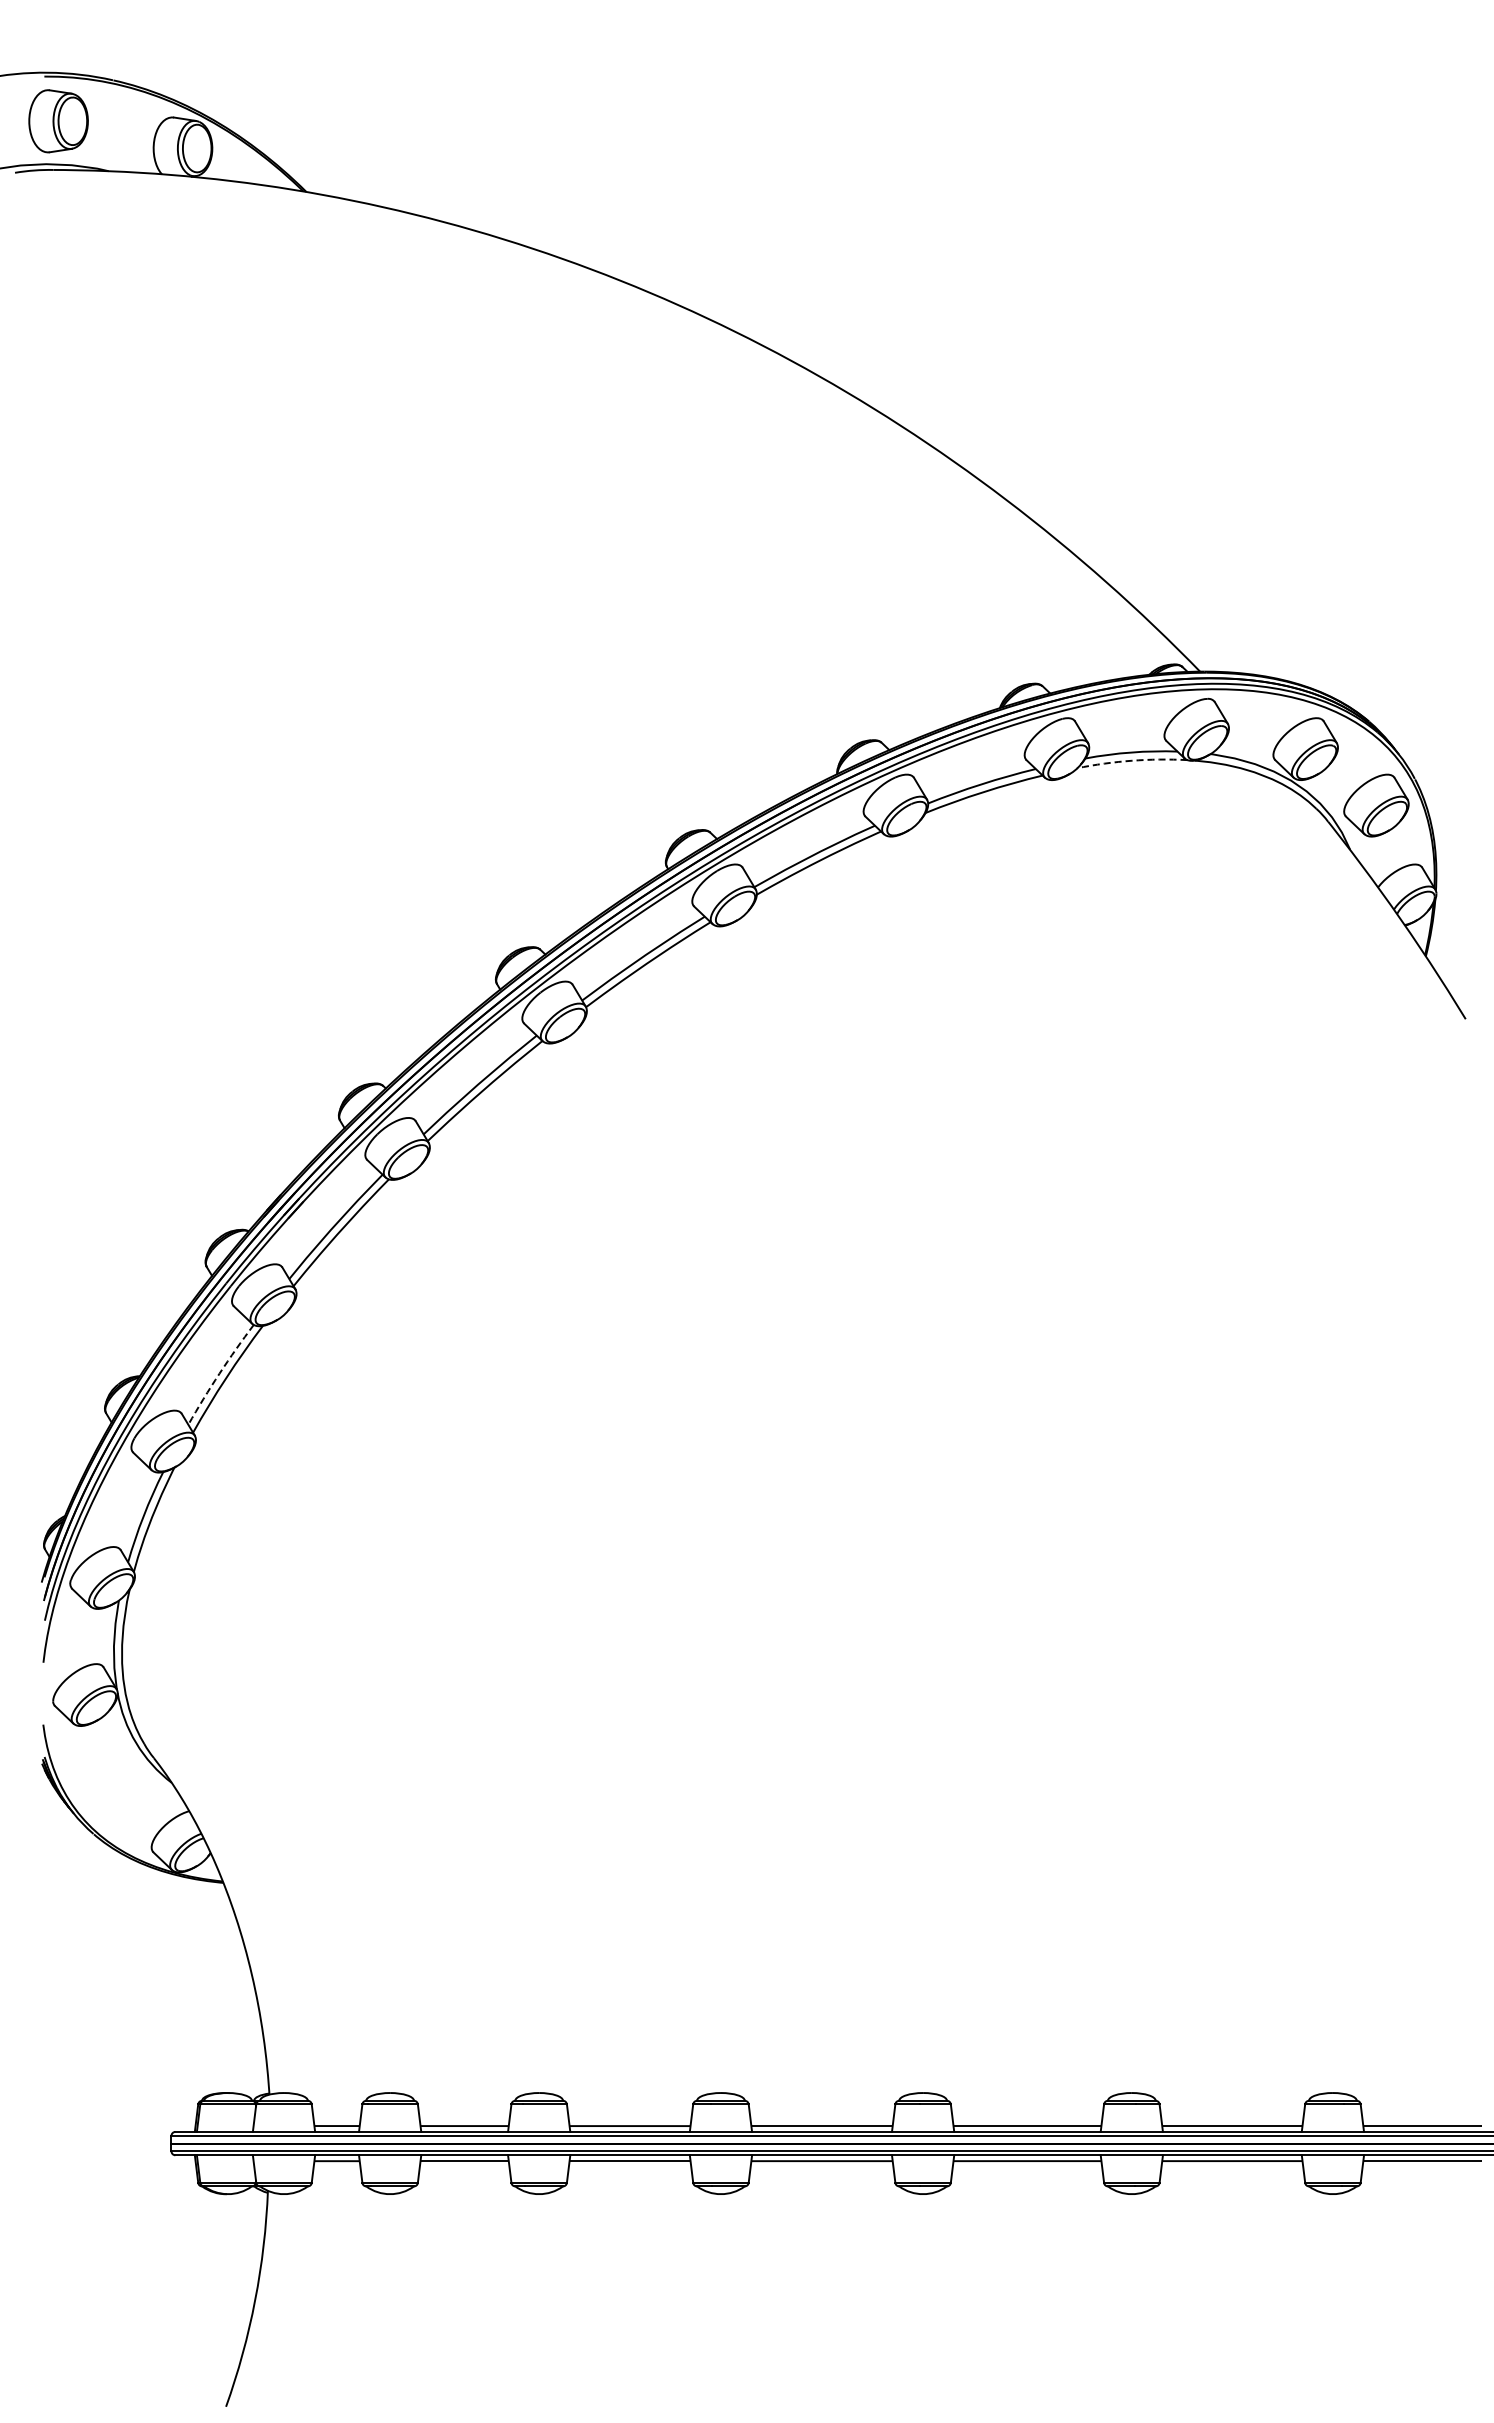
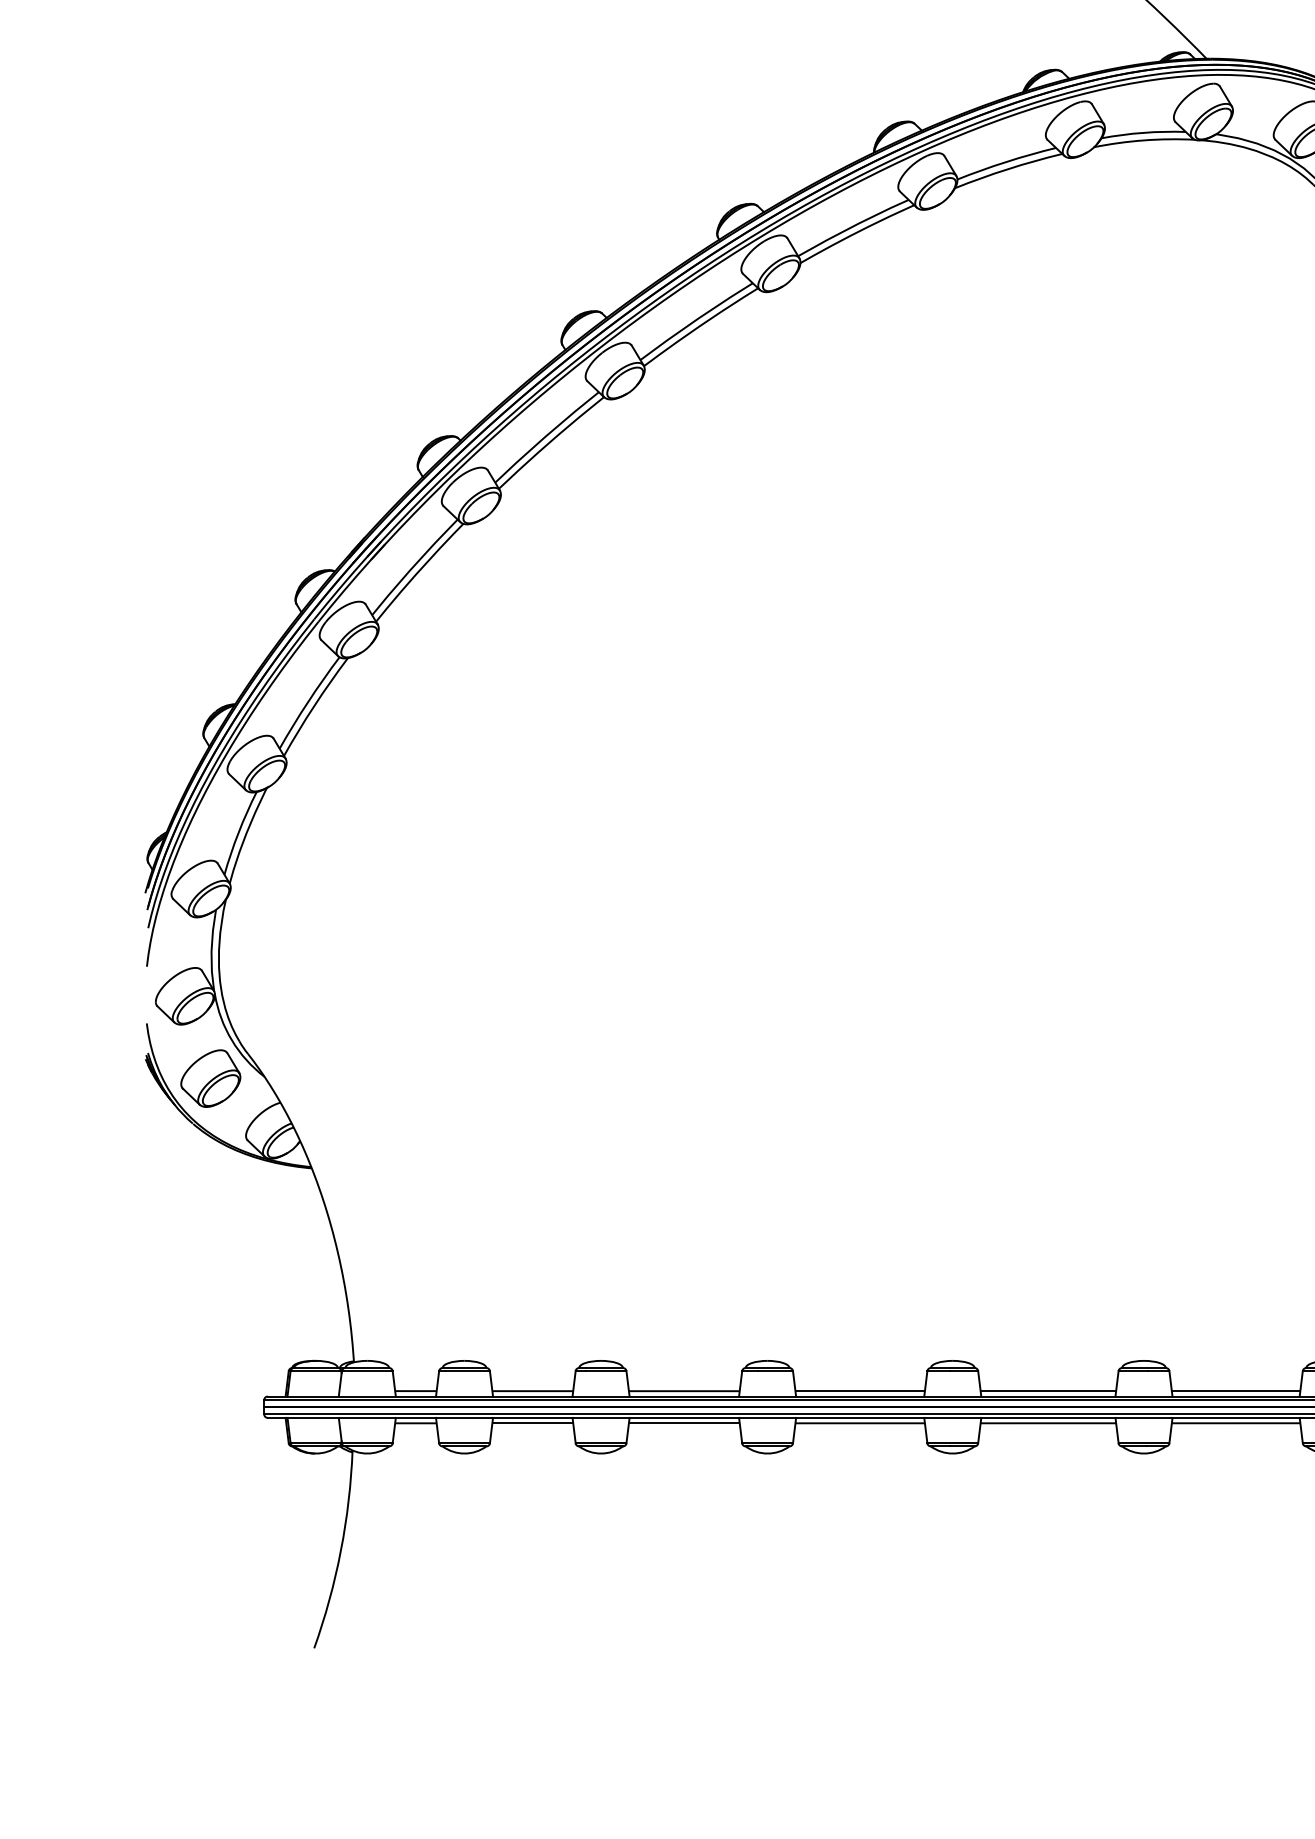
arc: (1131, 760) -> (1143, 140), dashed -> solid
arc: (219, 1373) -> (308, 701), dashed -> solid
part: (113, 1784) -> (211, 1078), added

